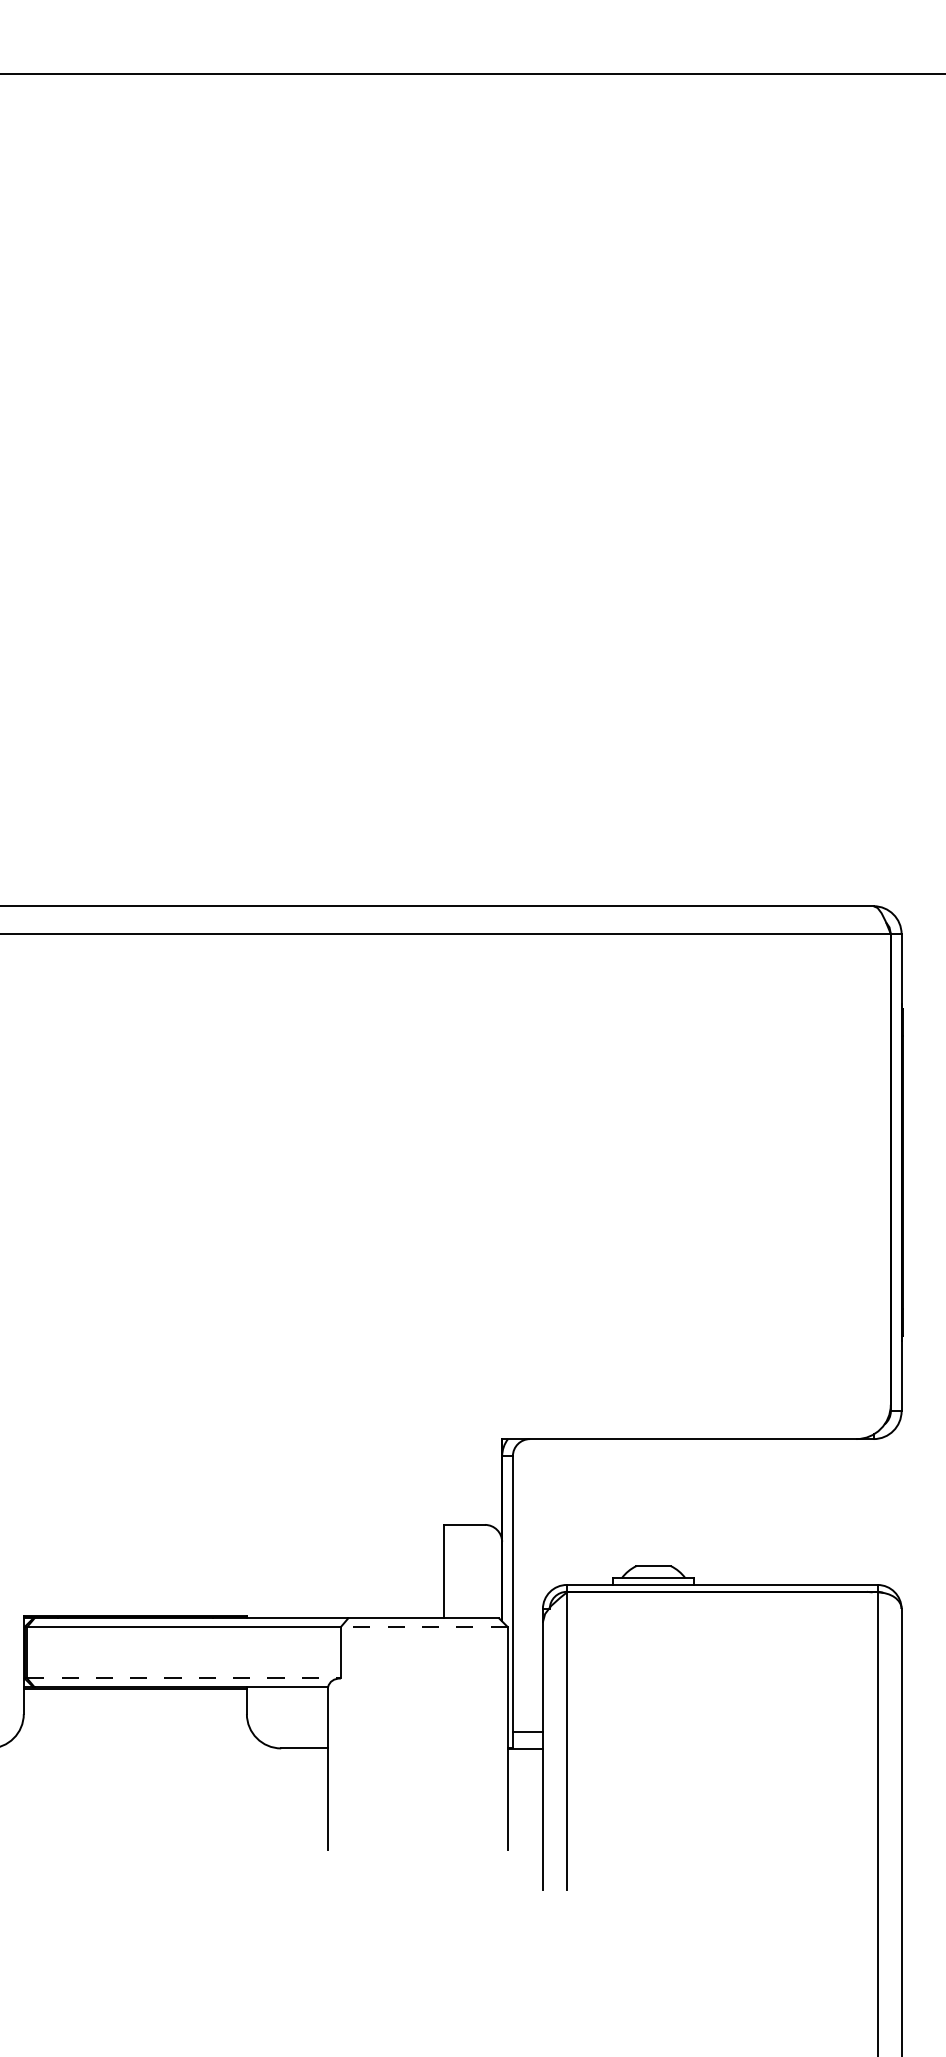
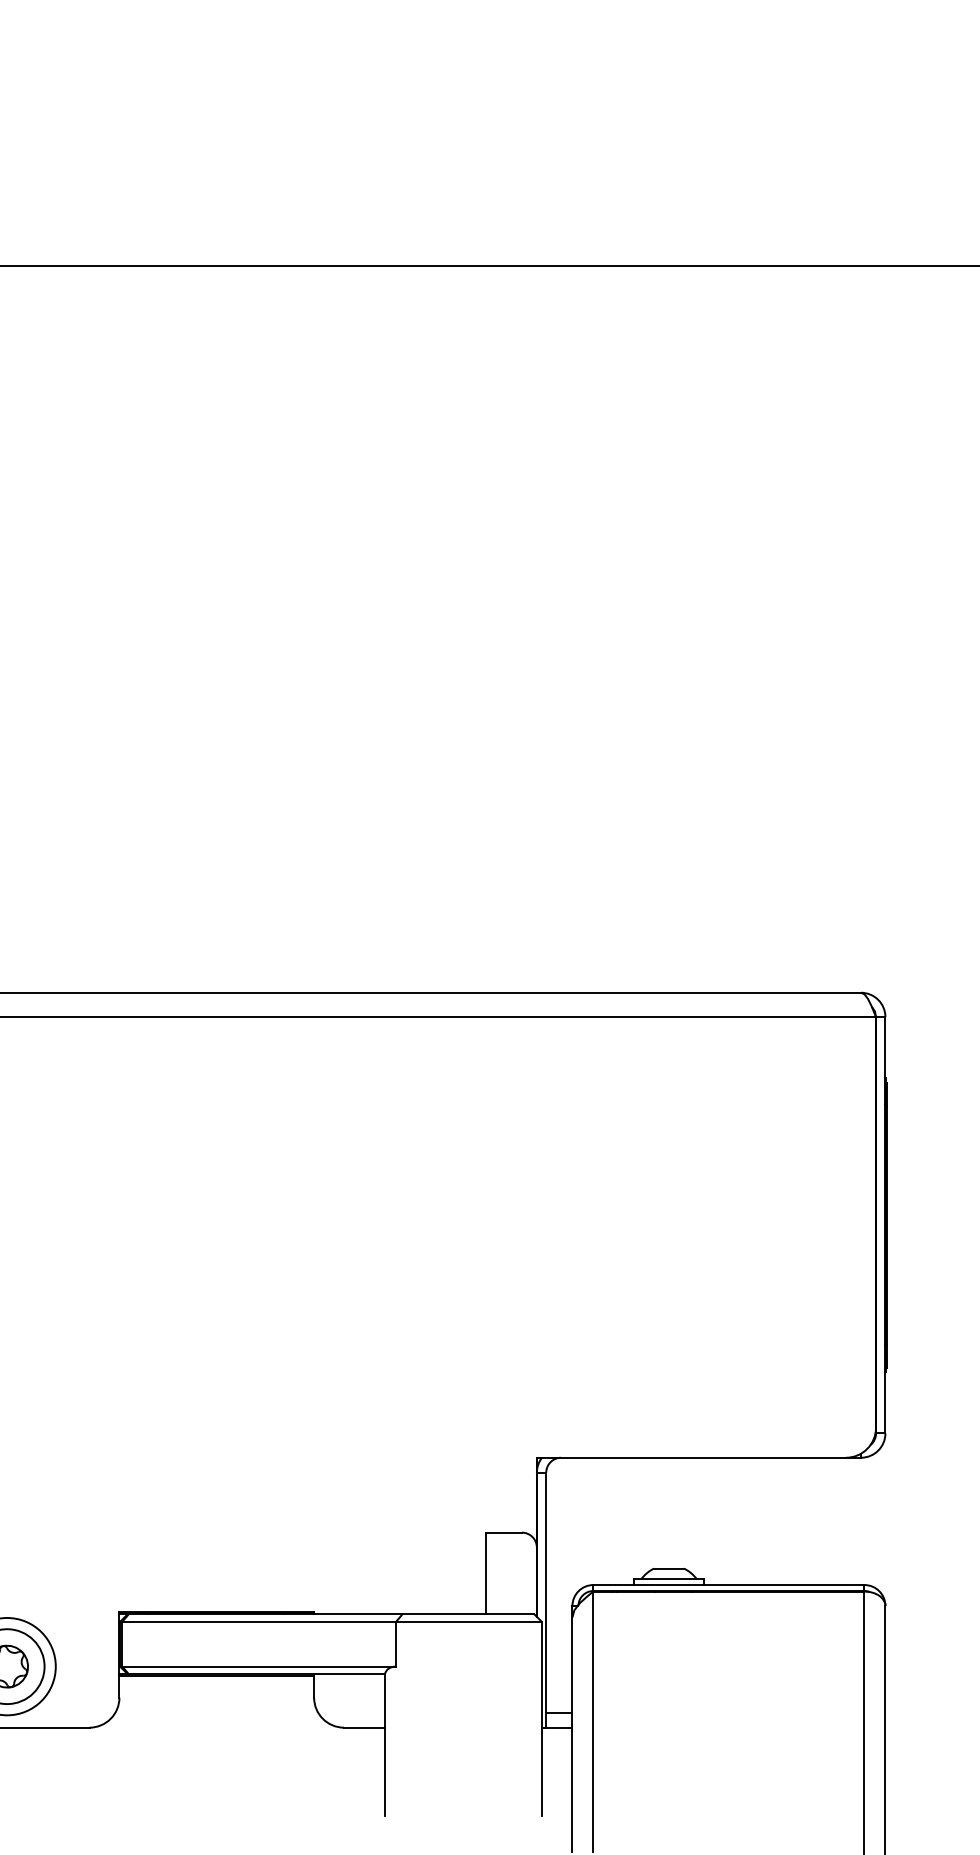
line: (423, 1626) -> (468, 1621), dashed -> solid
line: (184, 1678) -> (259, 1666), dashed -> solid

